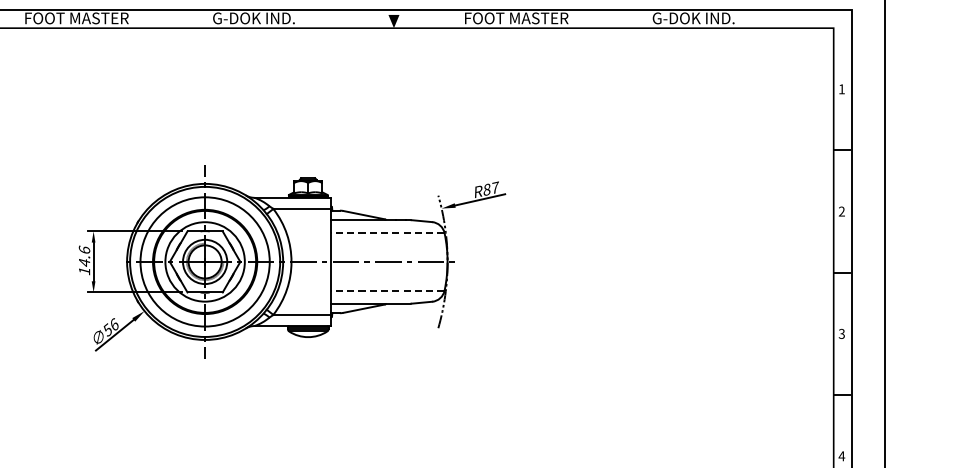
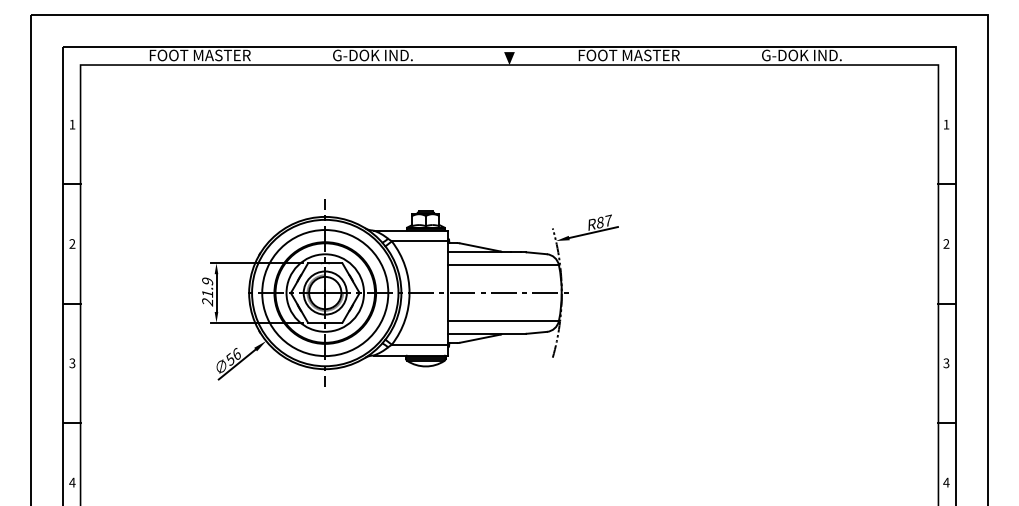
line: (387, 232) -> (503, 264), dashed -> solid
text: (84, 260) -> (207, 291), 14.6 -> 21.9
line: (387, 291) -> (503, 321), dashed -> solid

